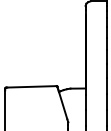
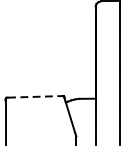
line: (31, 86) -> (35, 96), solid -> dashed

